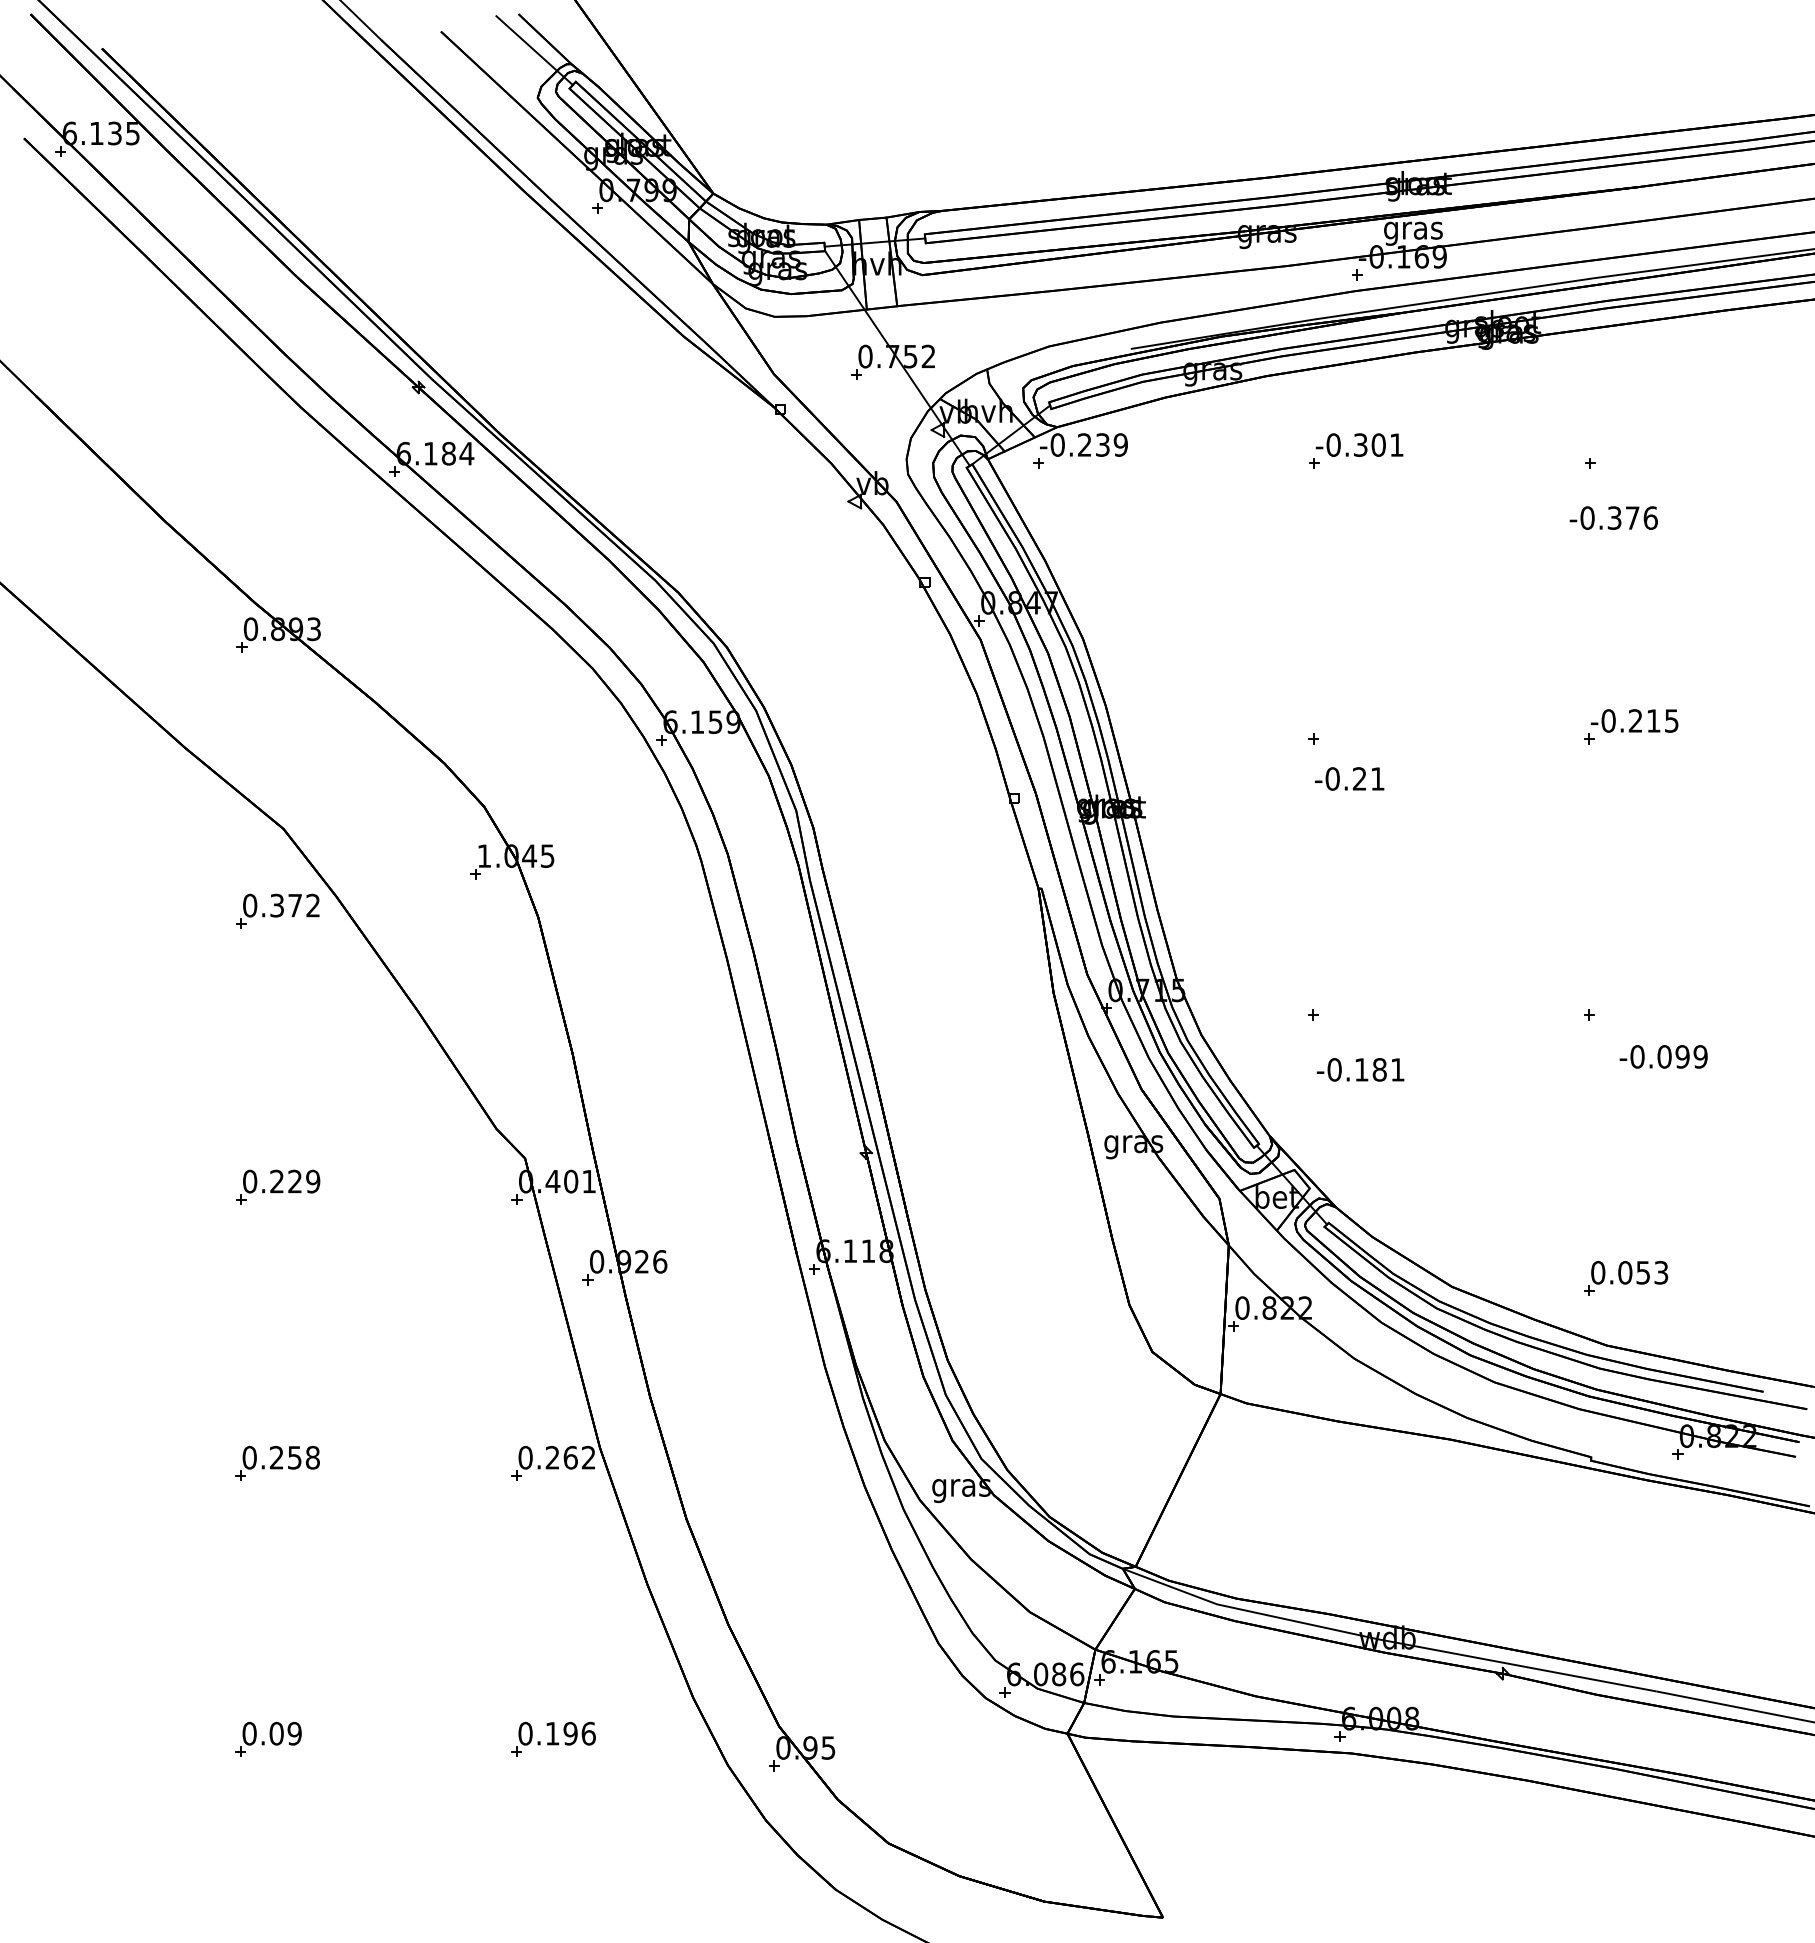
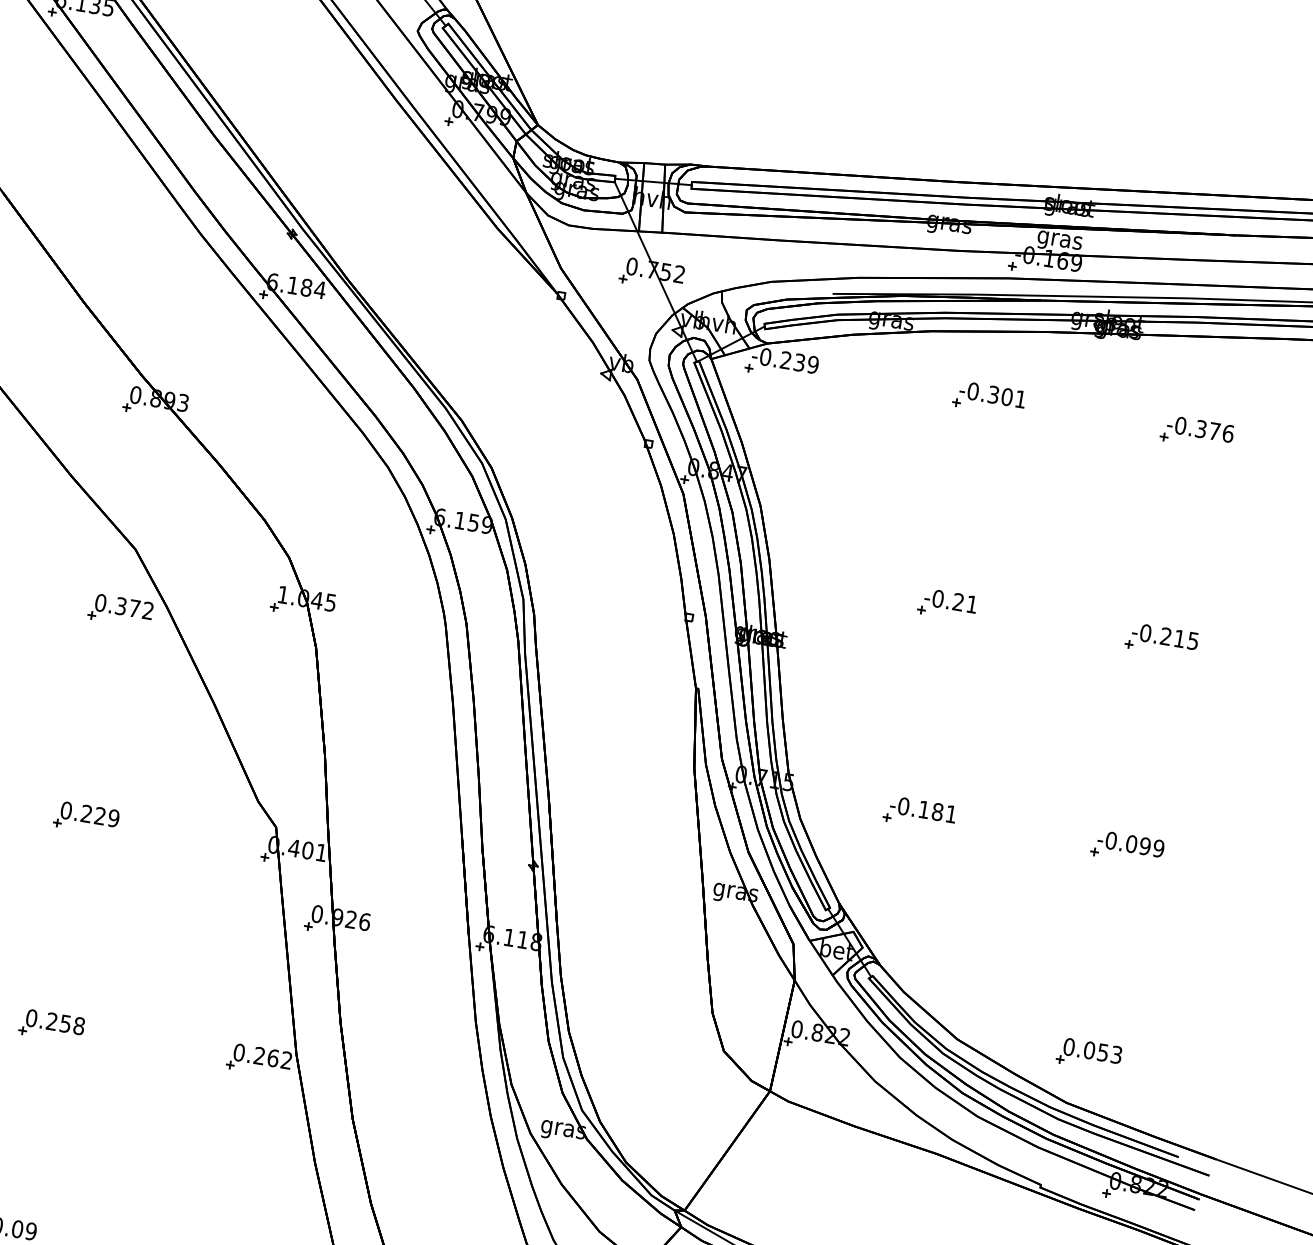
text: (1613, 517) -> (1200, 428), moved
text: (1349, 778) -> (950, 600), moved
text: (1663, 1056) -> (1130, 843), moved
text: (1360, 1069) -> (923, 809), moved

